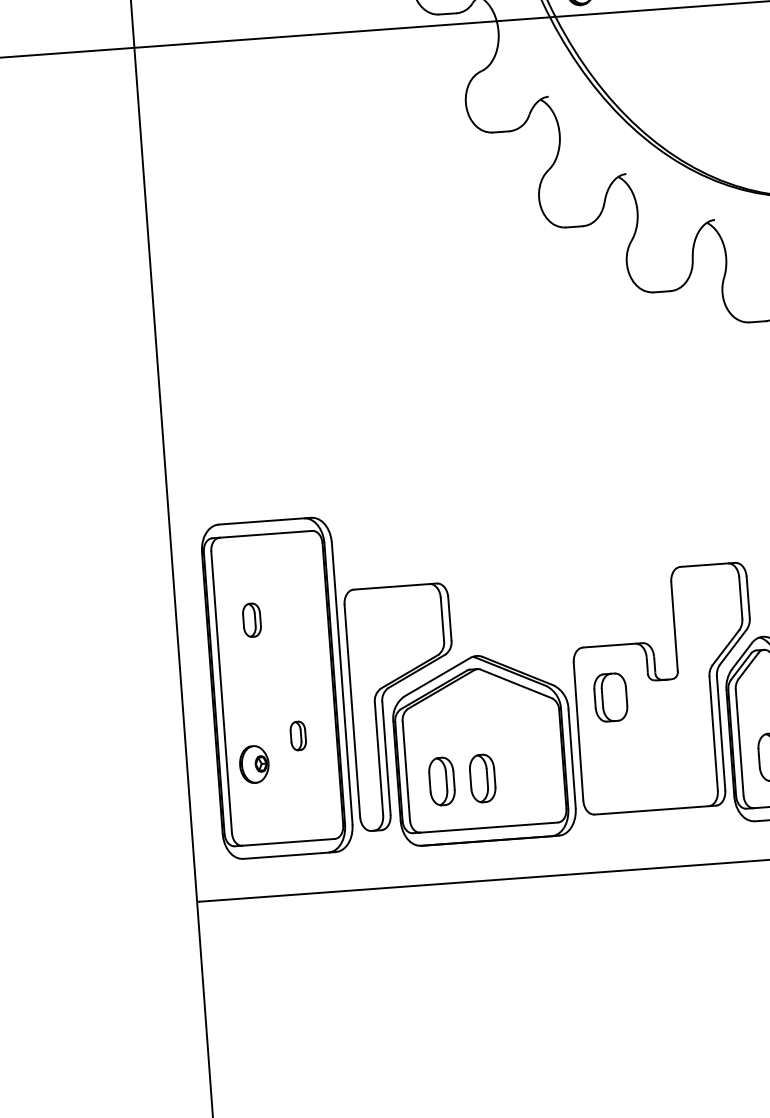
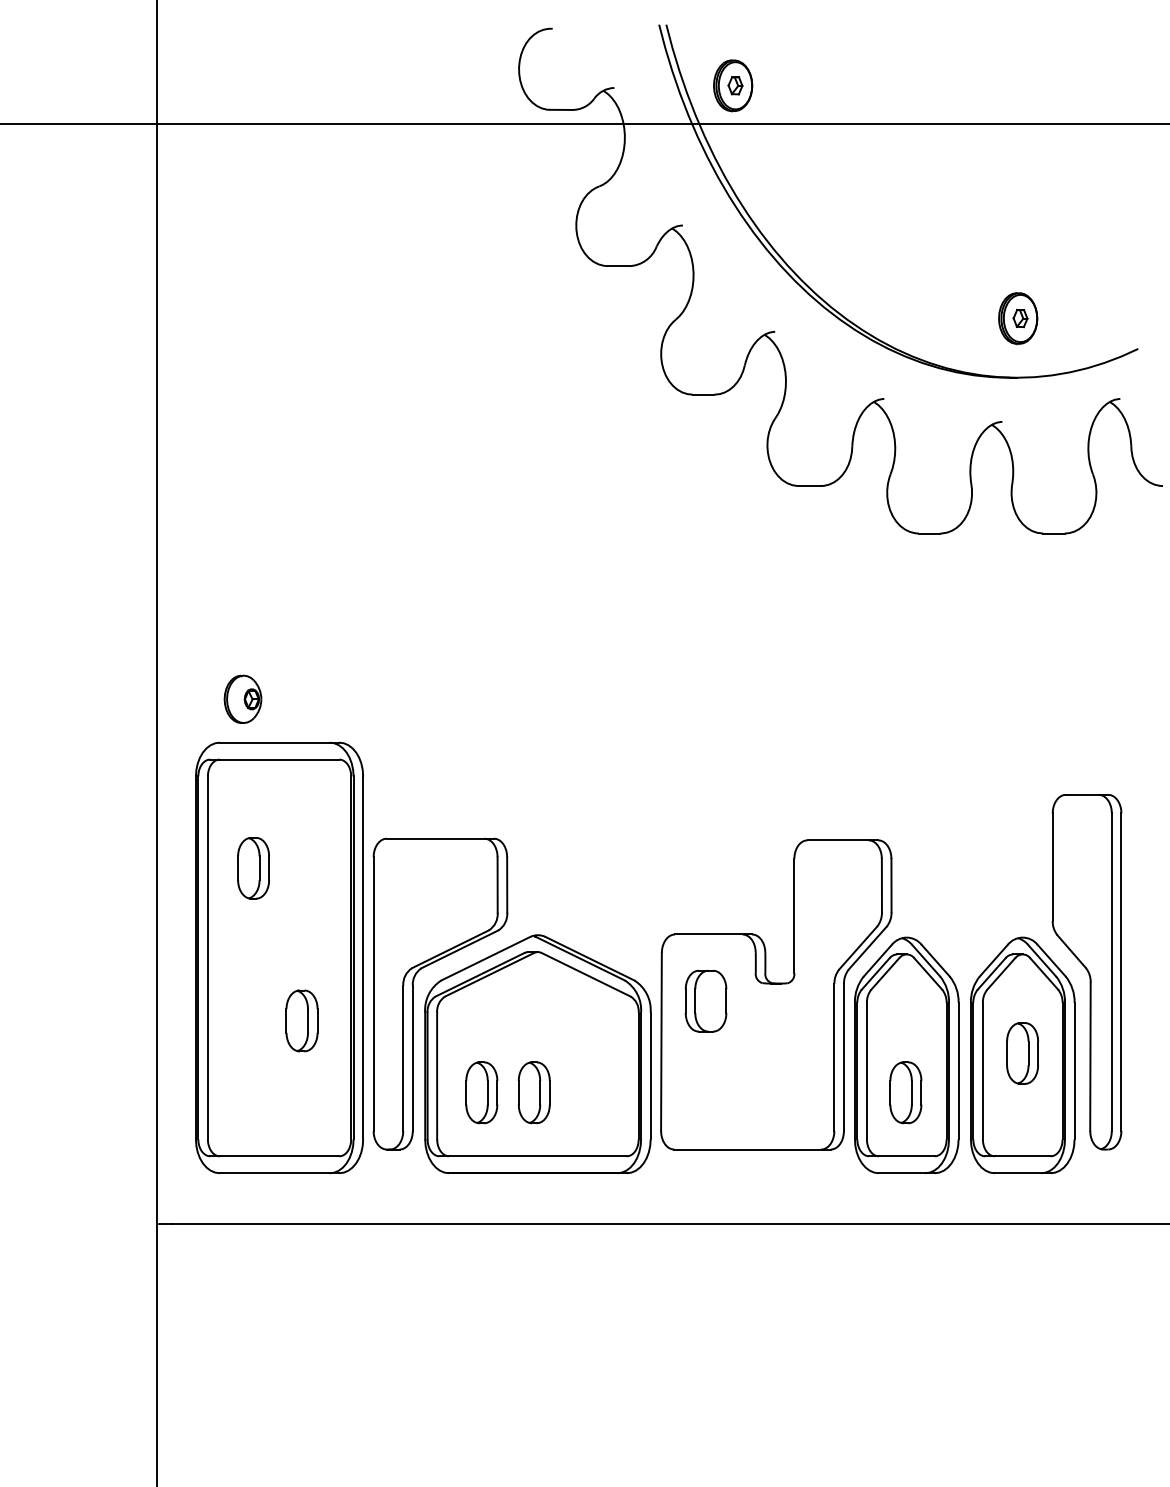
part: (251, 620) -> (253, 868), size x1.43
part: (297, 735) -> (301, 1020), size x1.67
part: (253, 763) -> (242, 698), moved

